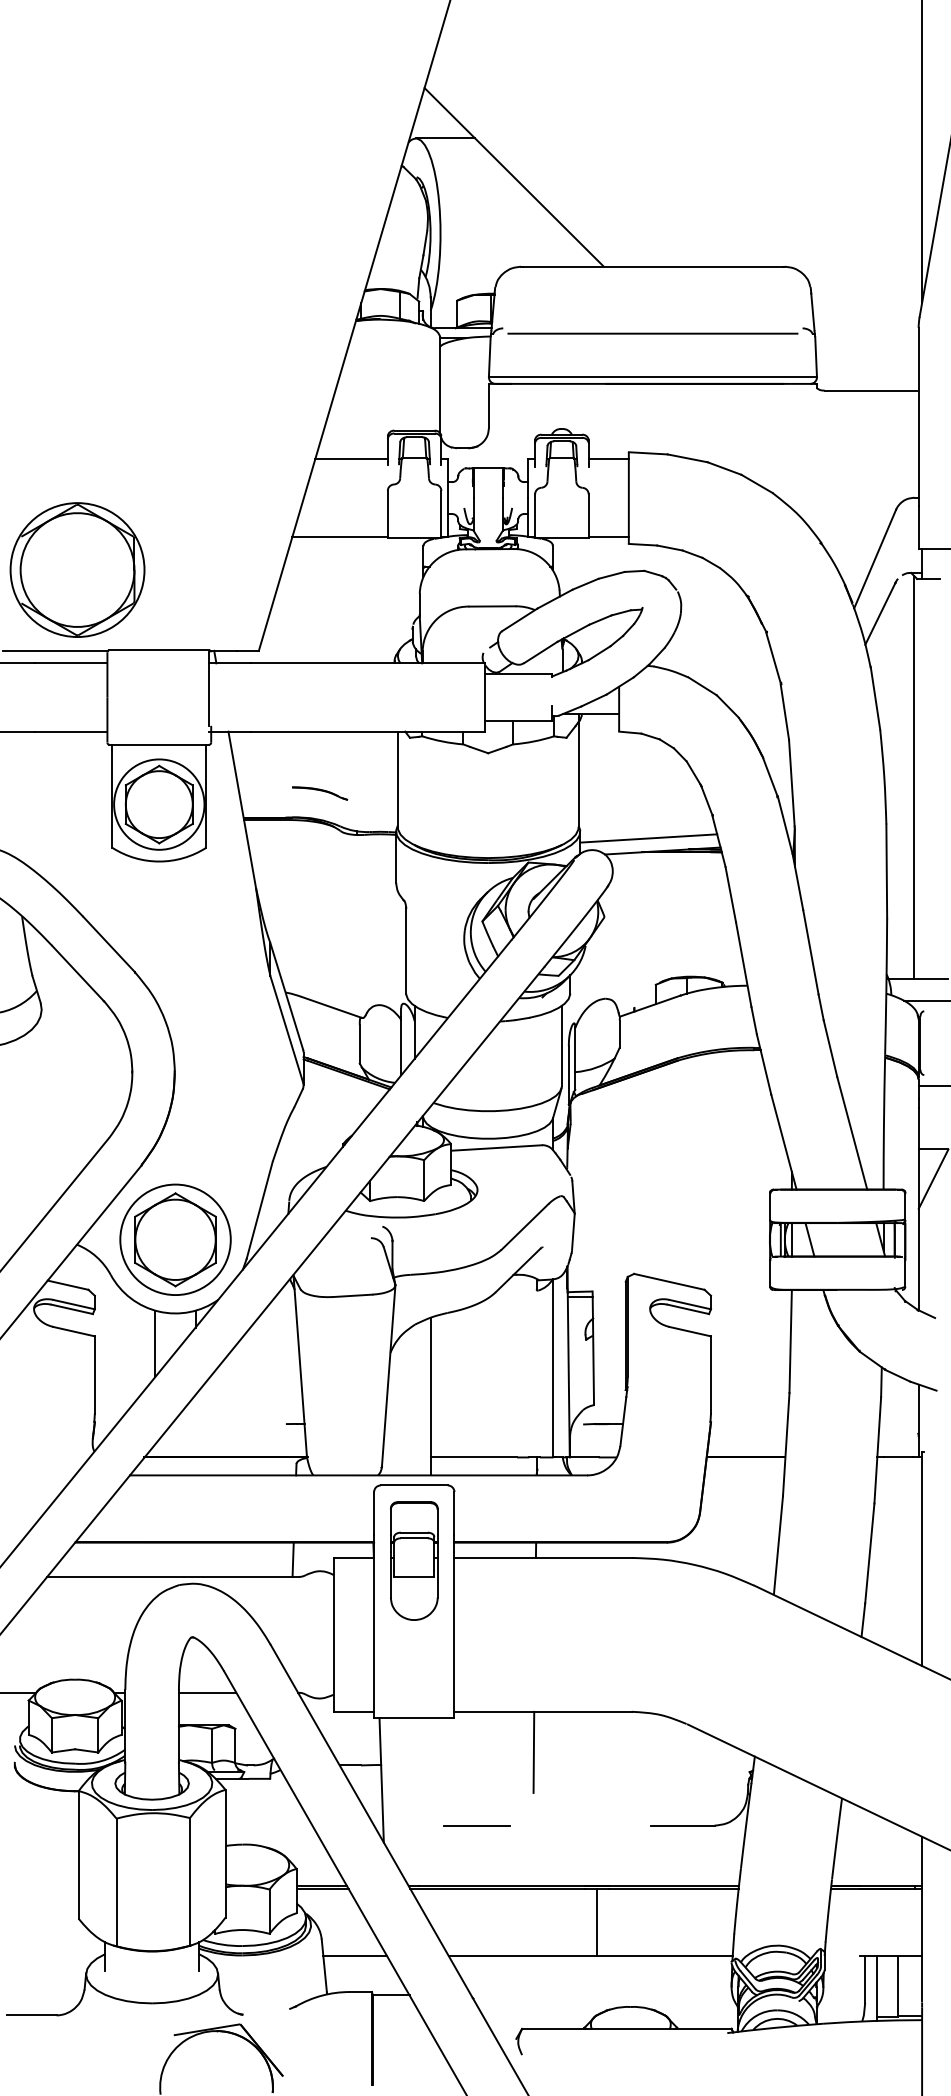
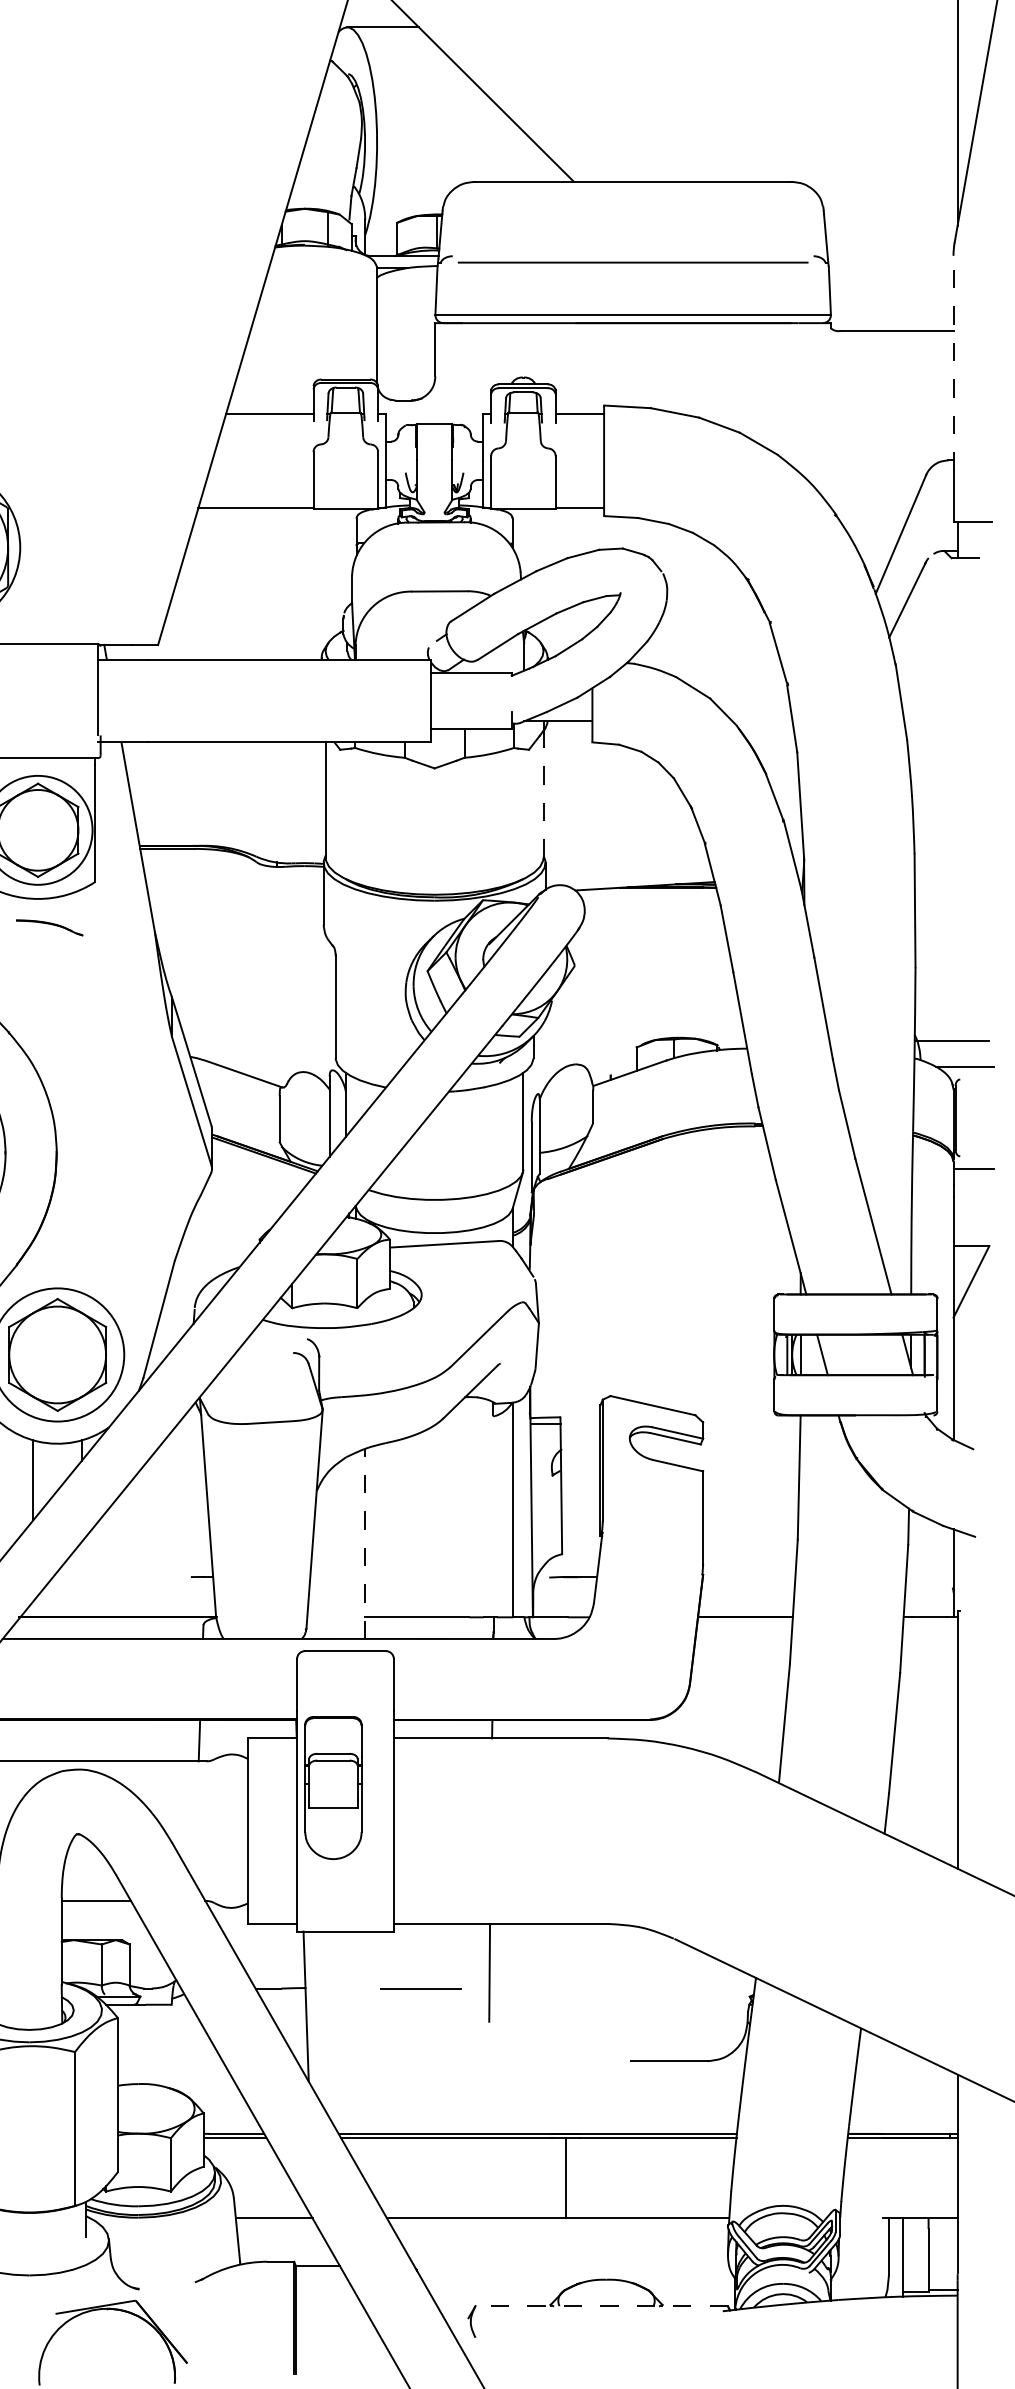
line: (918, 416) -> (953, 362), solid -> dashed
line: (578, 774) -> (543, 794), solid -> dashed
line: (914, 777) -> (948, 797), removed
part: (320, 793) -> (50, 927), moved
line: (648, 838) -> (627, 871), removed
line: (430, 1396) -> (365, 1543), solid -> dashed
part: (414, 1560) -> (333, 1787), moved
line: (476, 1825) -> (420, 1988), moved
line: (626, 2028) -> (601, 2305), solid -> dashed

